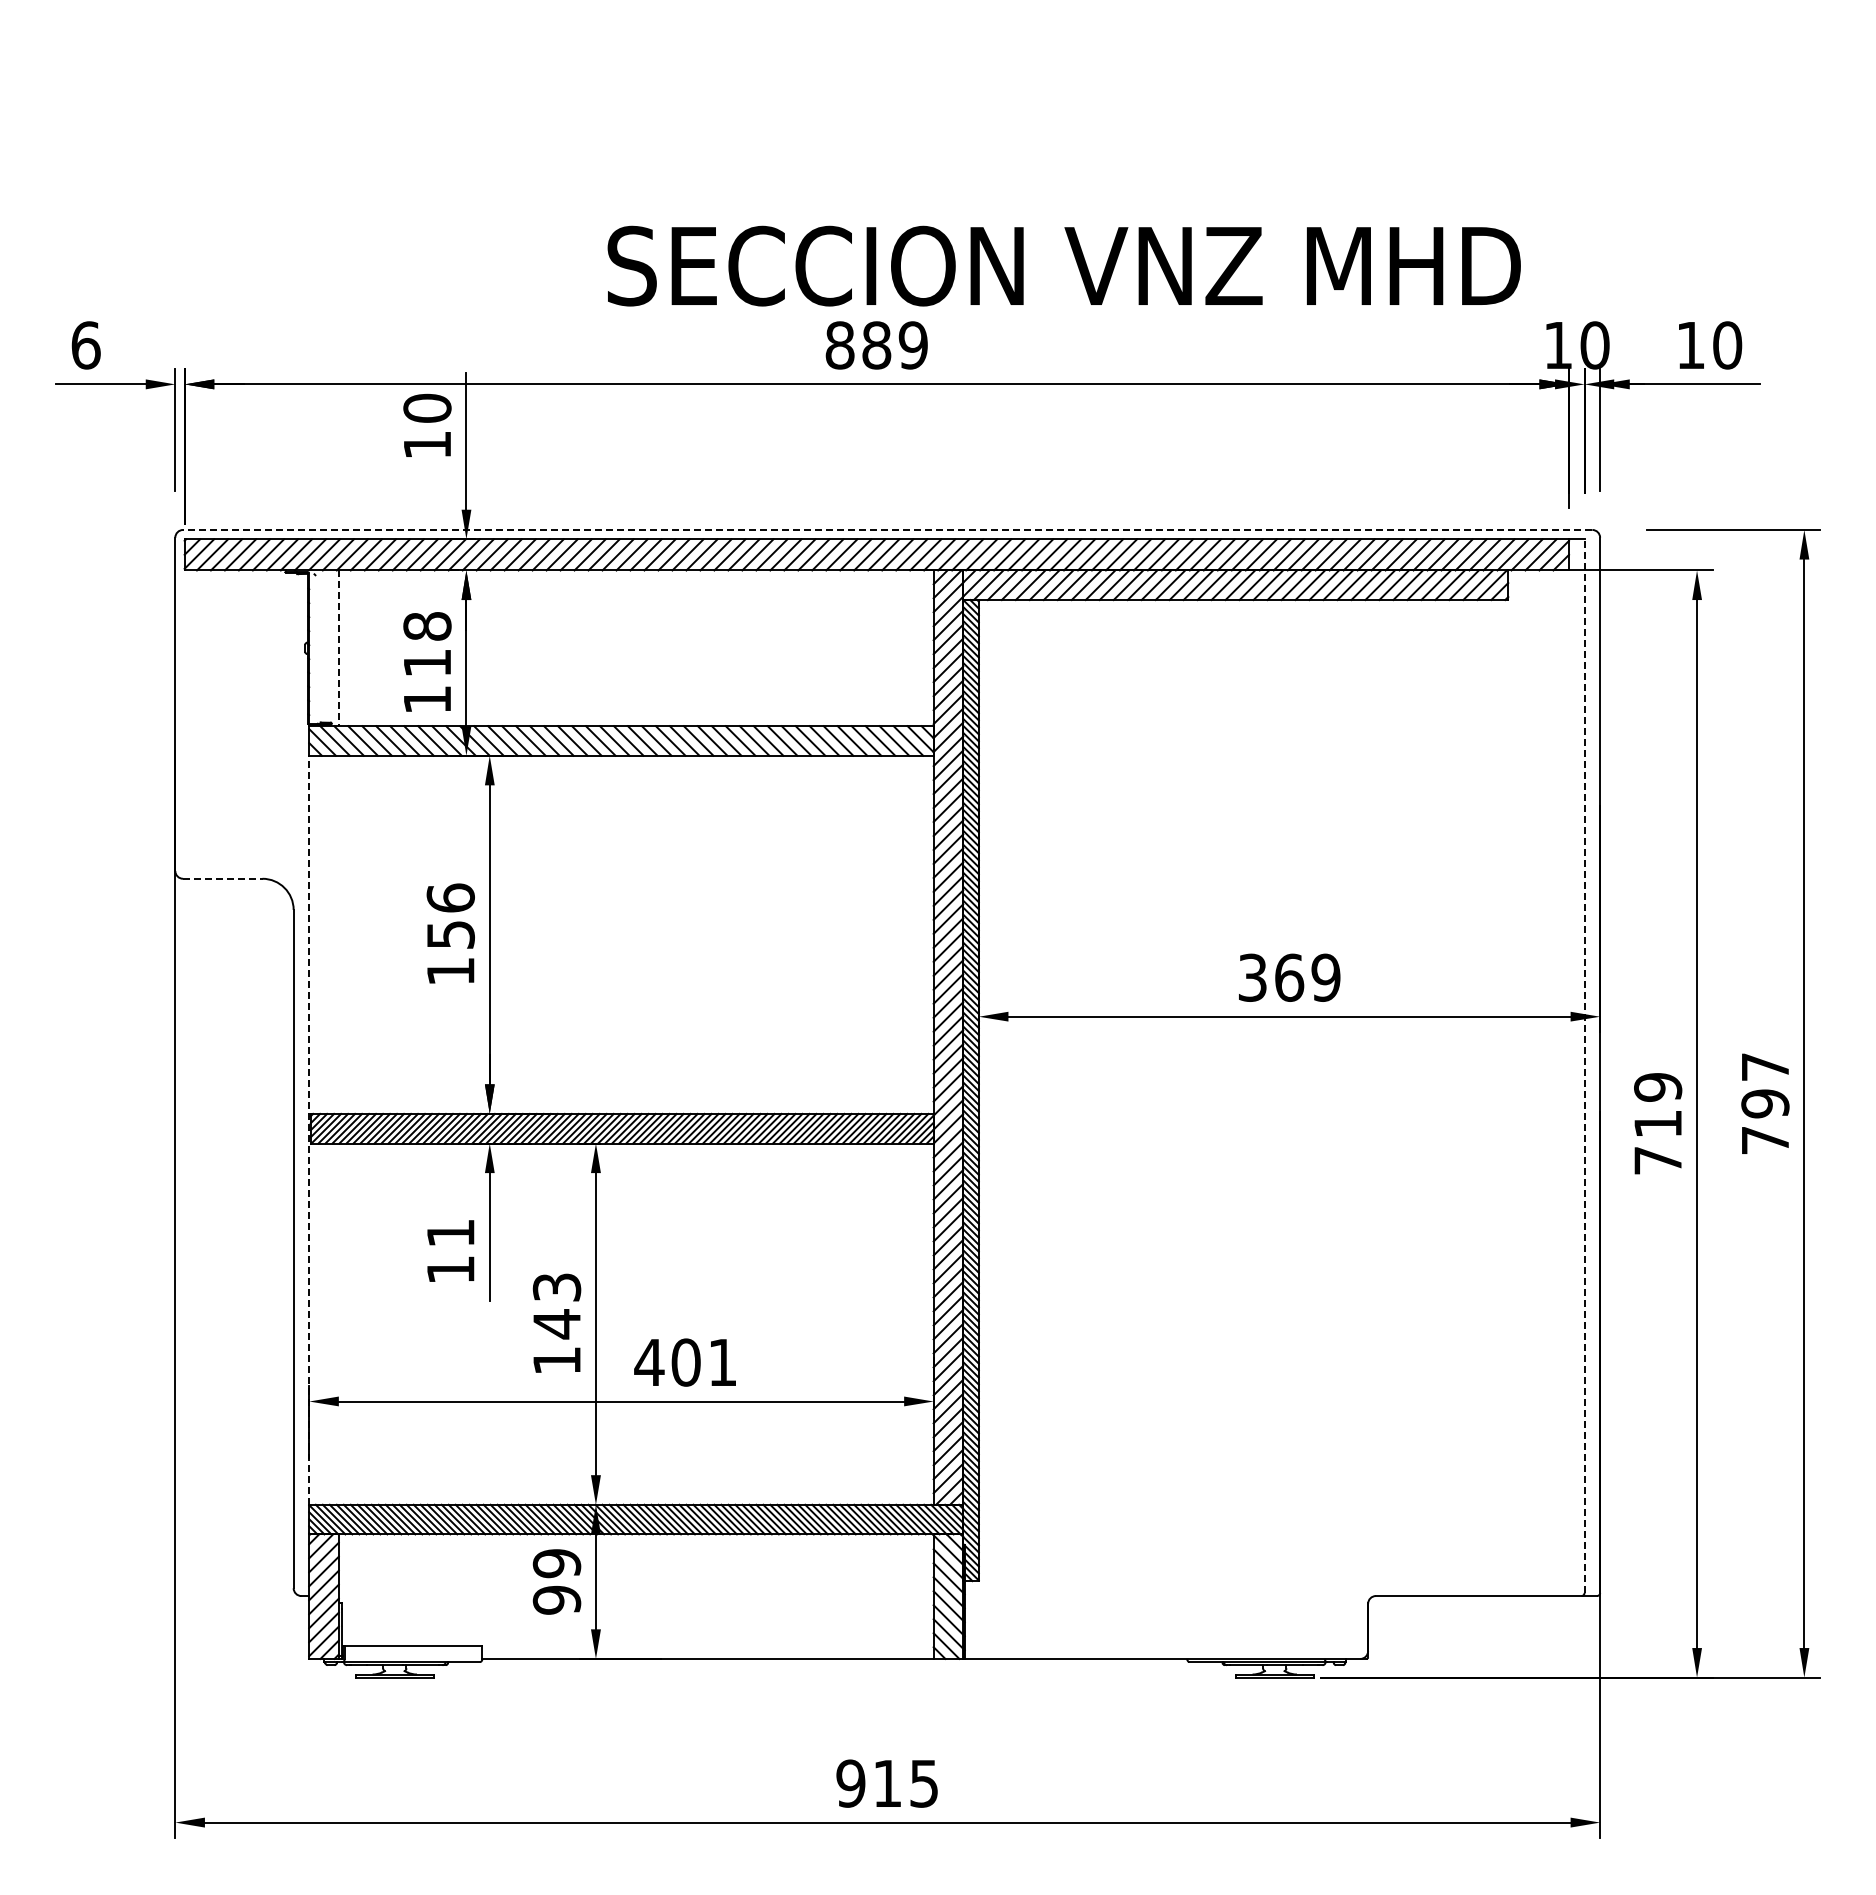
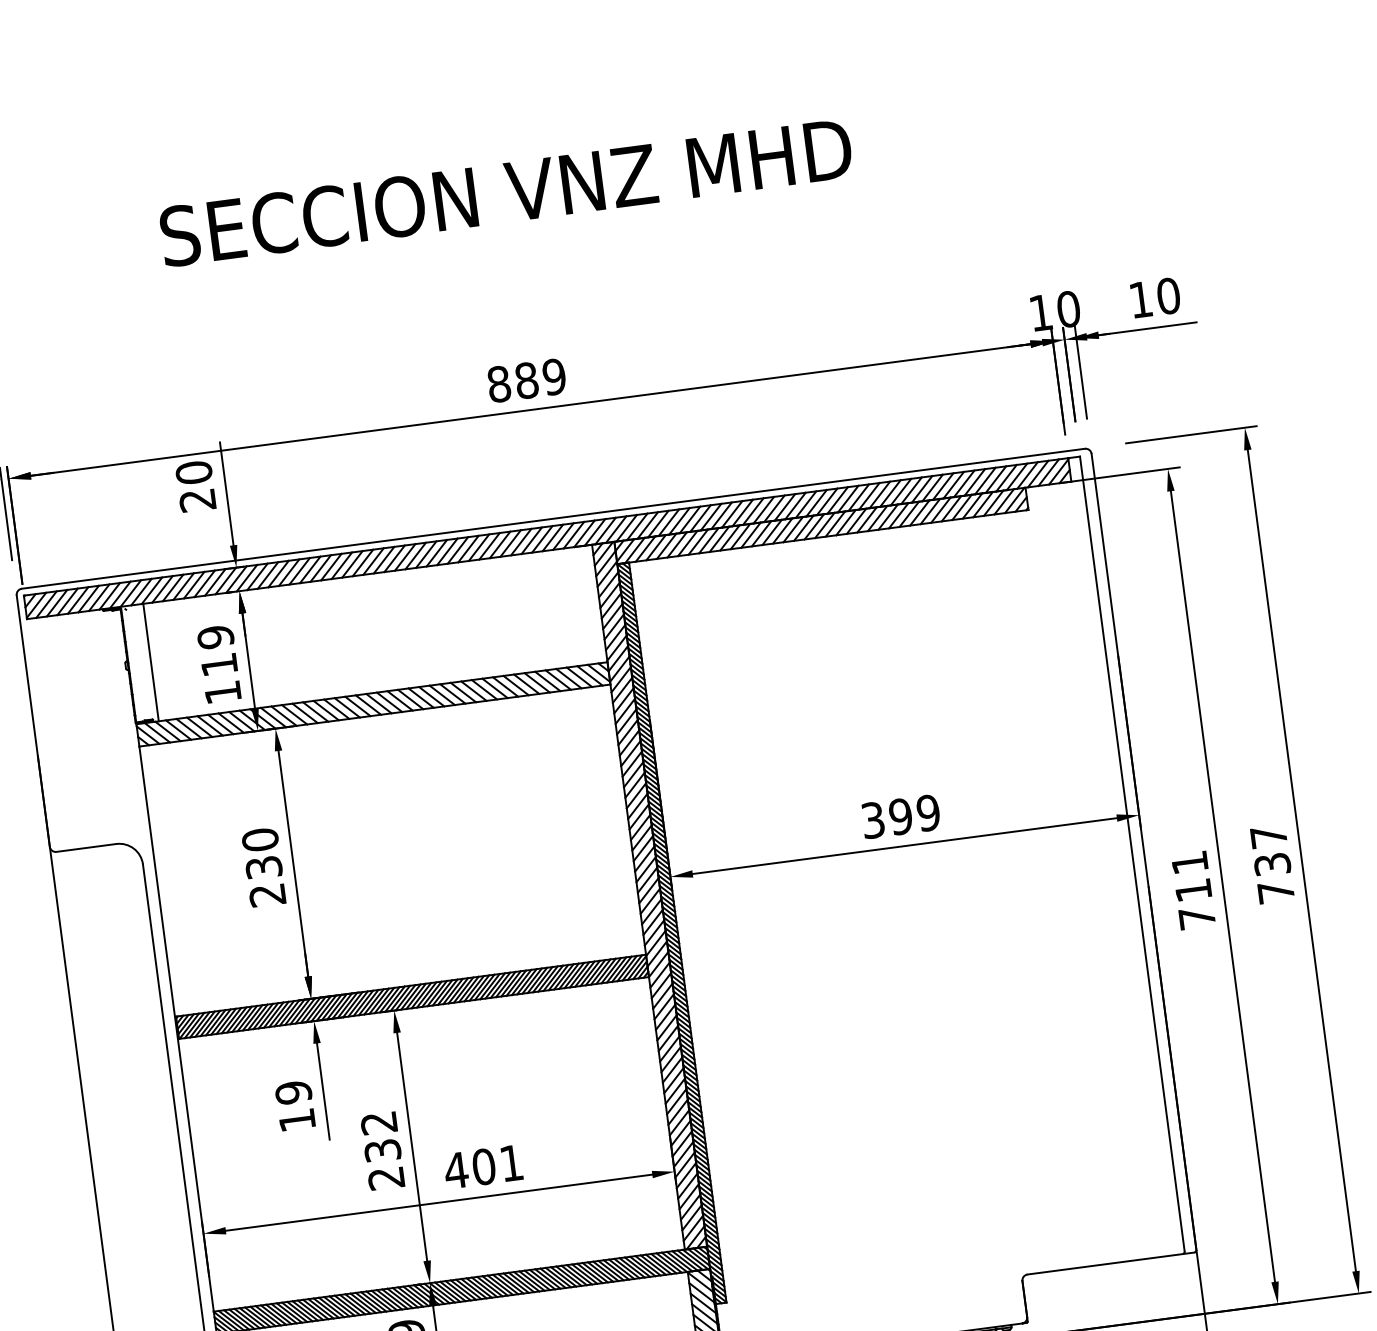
text: (1063, 265) -> (505, 192), moved
text: (426, 445) -> (197, 500), 10 -> 20
line: (887, 529) -> (553, 518), dashed -> solid
text: (427, 626) -> (215, 637), 118 -> 119
line: (338, 648) -> (150, 662), dashed -> solid
line: (222, 878) -> (86, 847), dashed -> solid
text: (450, 934) -> (263, 867), 156 -> 230
text: (1289, 977) -> (900, 816), 369 -> 399
line: (1584, 1066) -> (1132, 854), dashed -> solid
text: (1658, 1087) -> (1190, 862), 719 -> 711
text: (1765, 1103) -> (1272, 864), 797 -> 737
line: (309, 1130) -> (176, 1029), dashed -> solid
text: (450, 1233) -> (293, 1092), 11 -> 19
text: (556, 1323) -> (382, 1150), 143 -> 232

